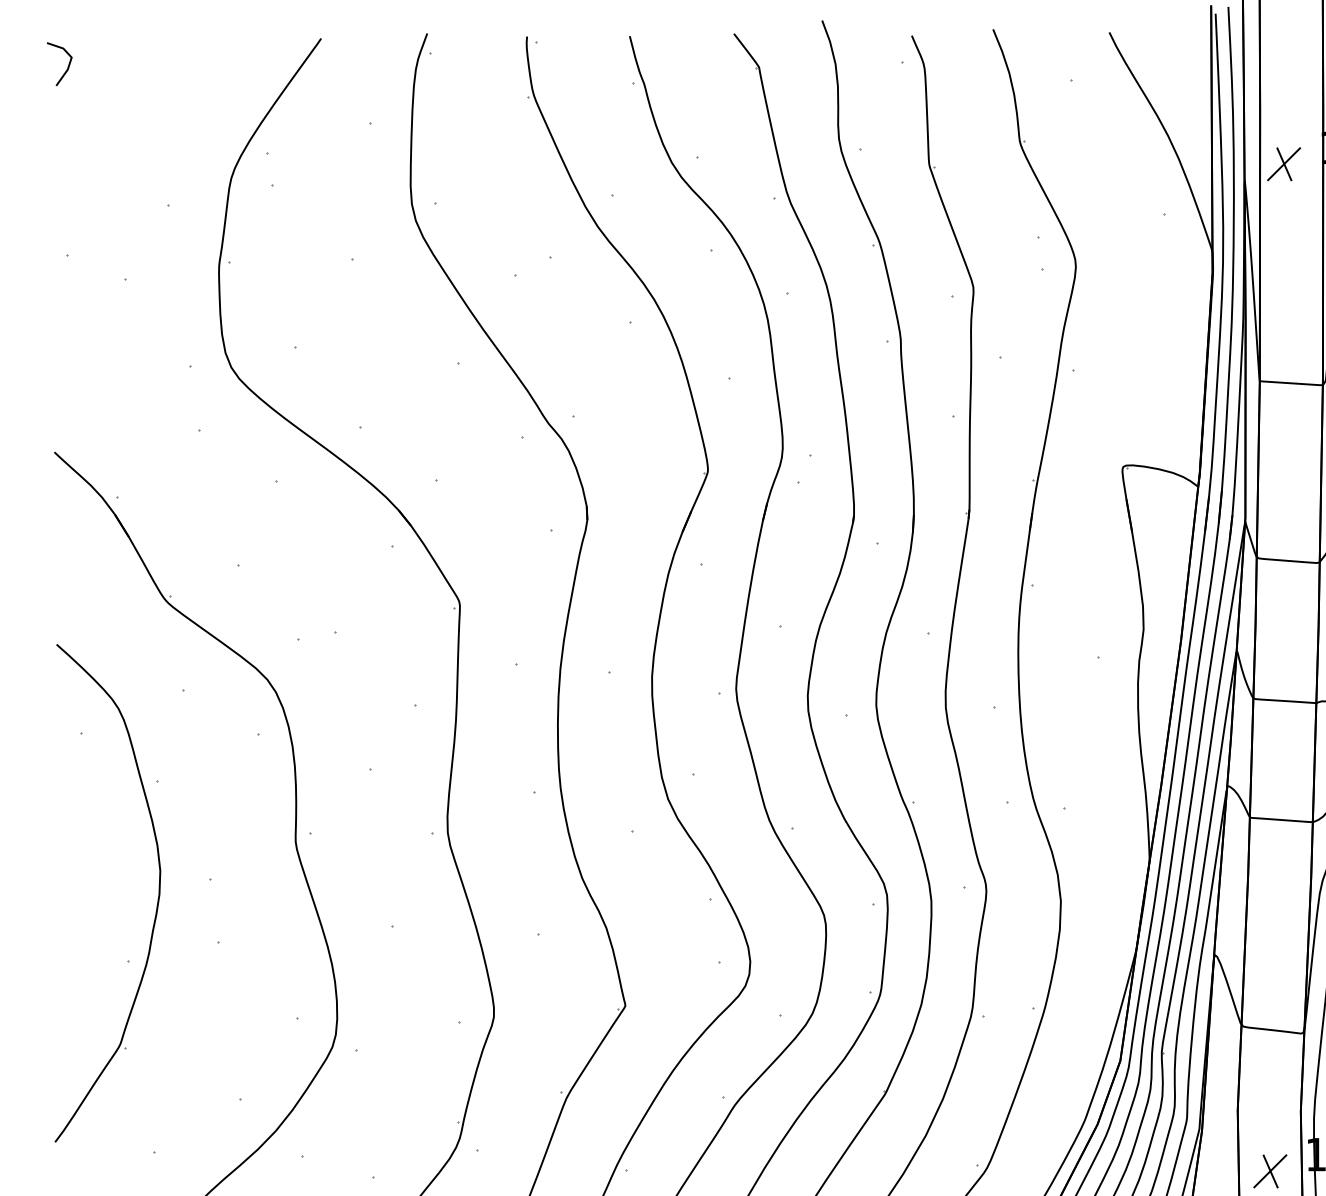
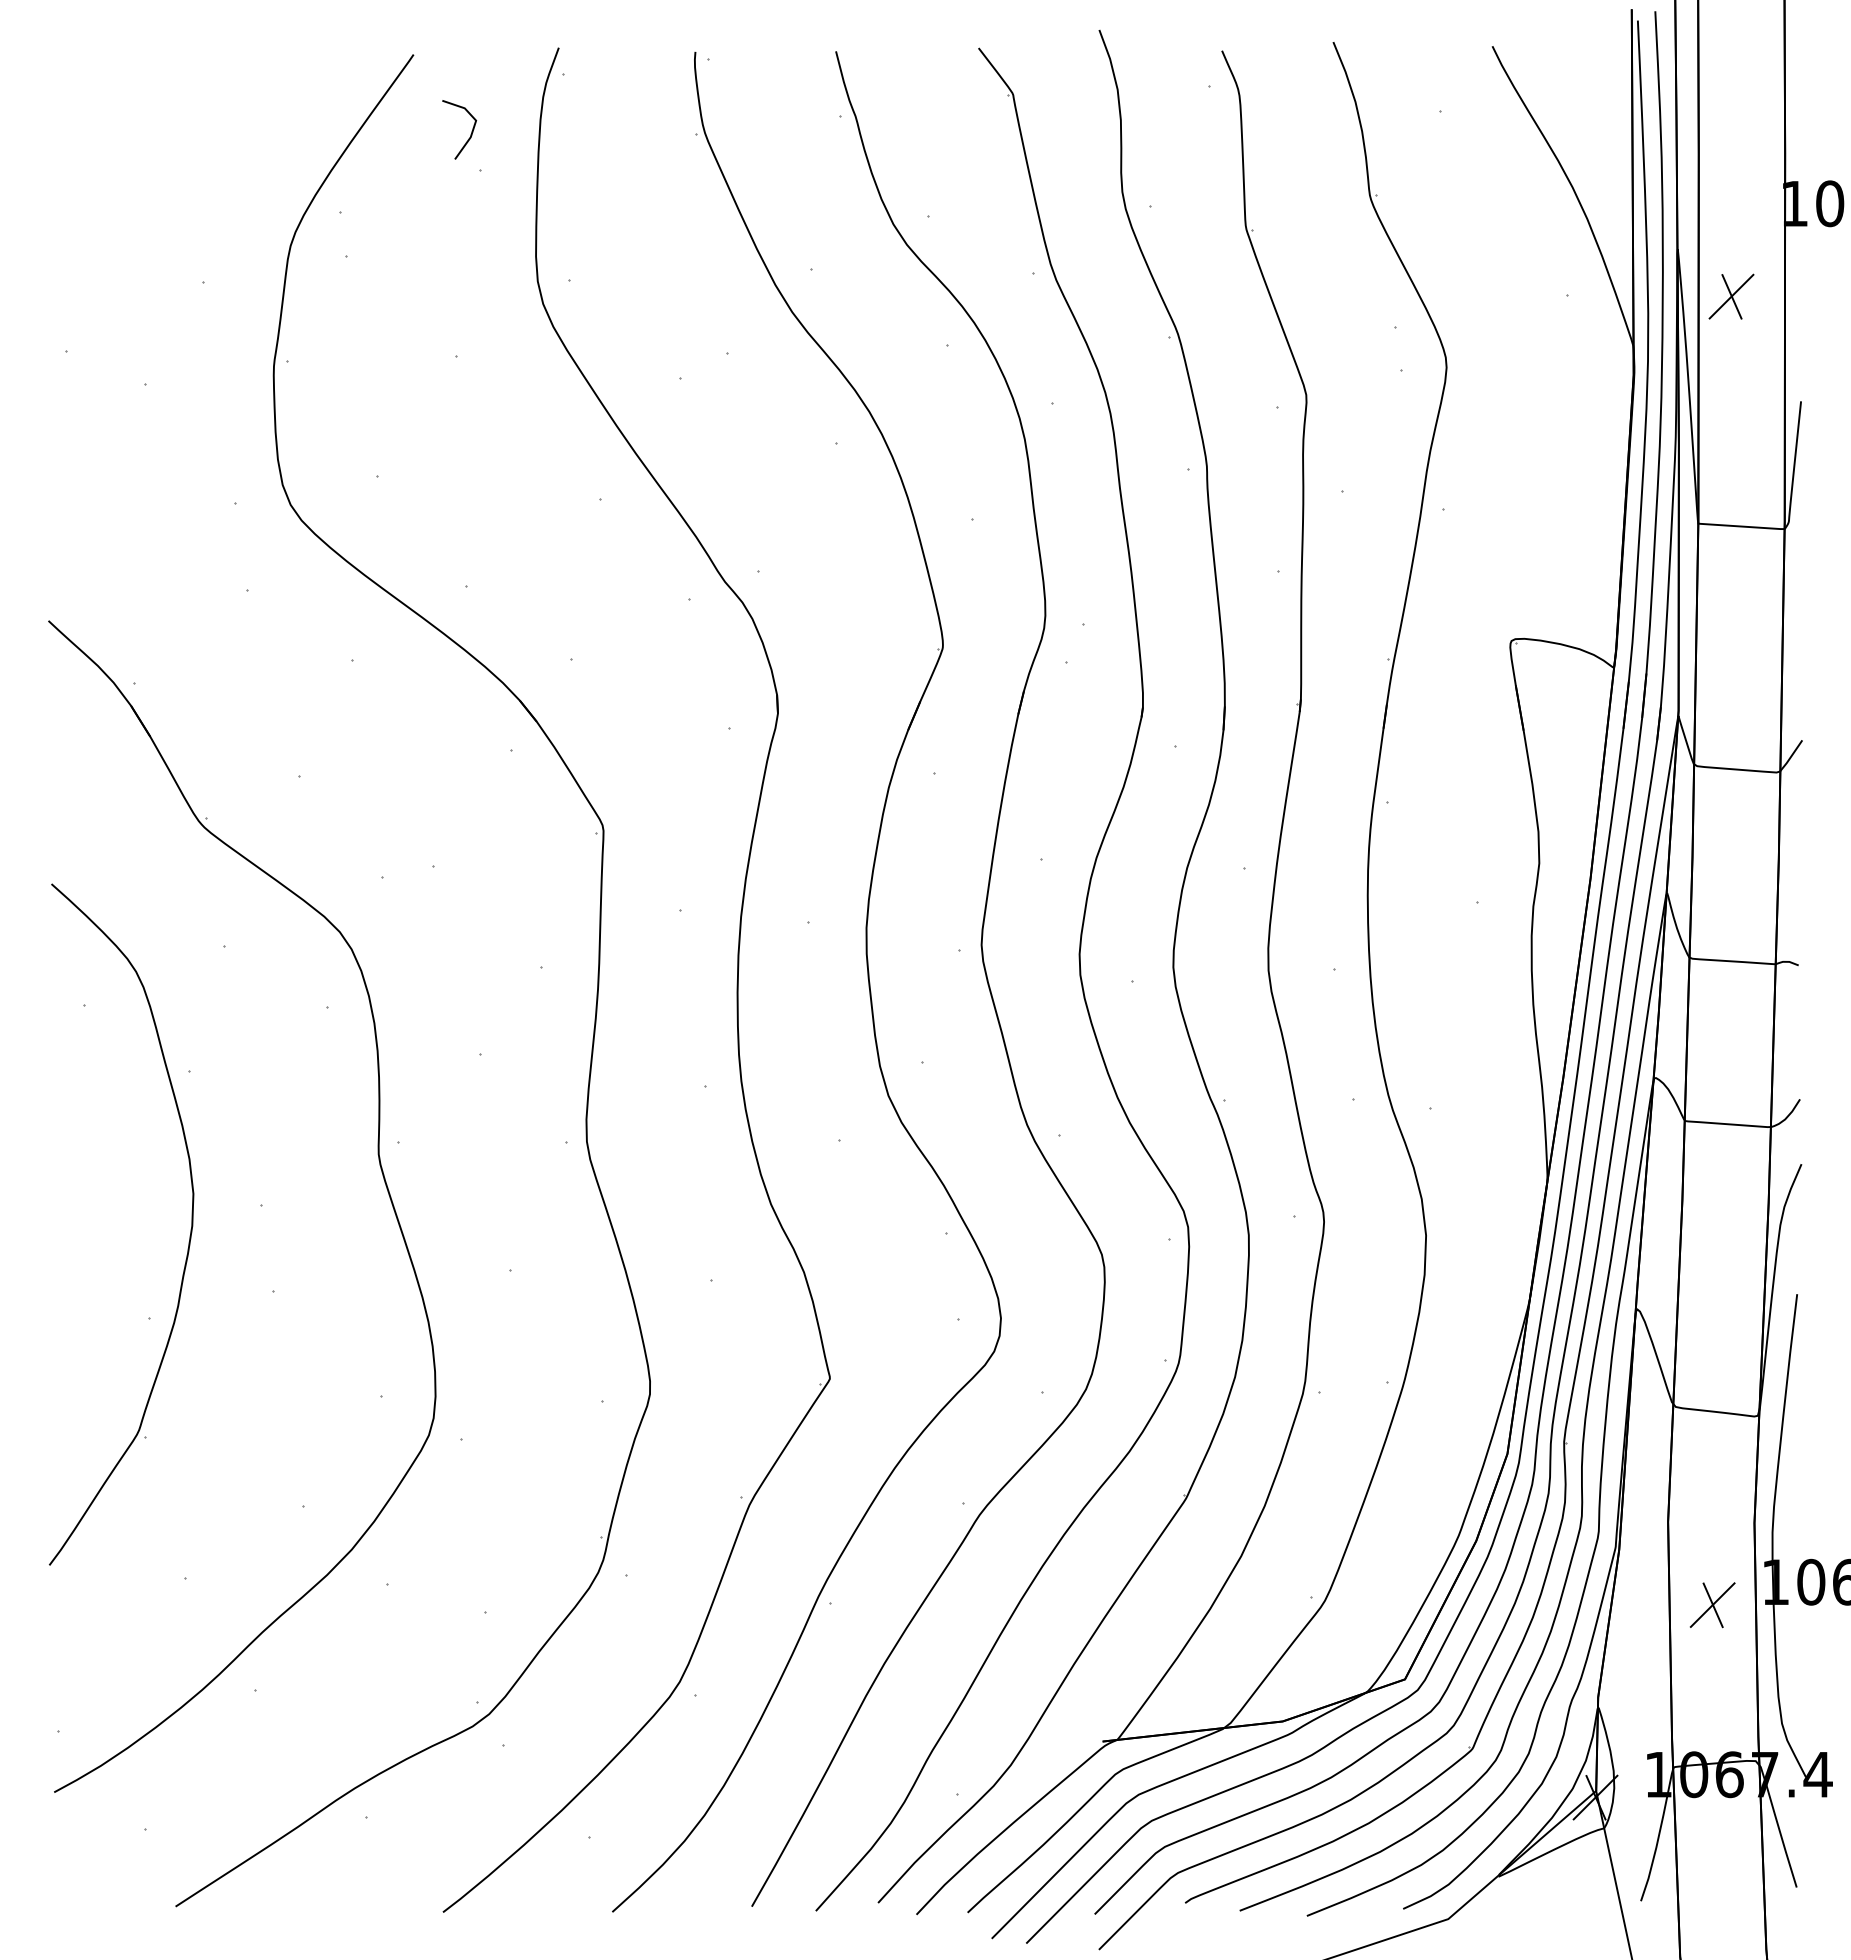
line: (67, 67) -> (470, 134), moved
part: (1284, 164) -> (1731, 296), moved

